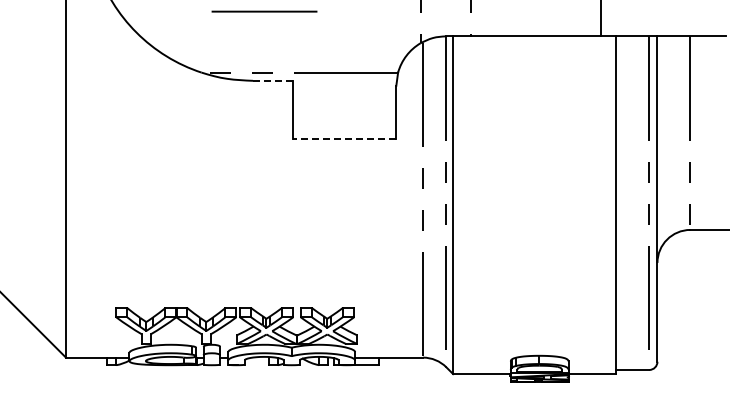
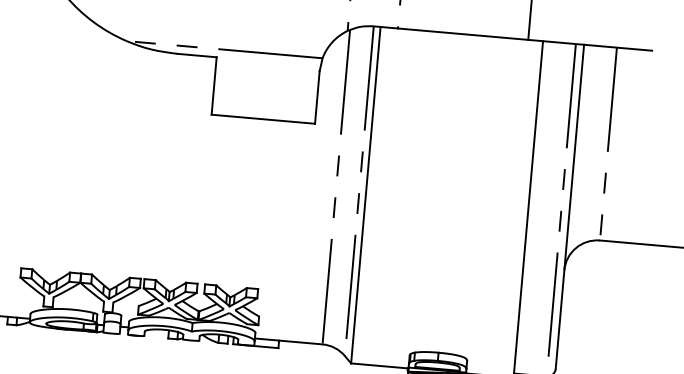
line: (272, 80) -> (196, 55), dashed -> solid
line: (344, 138) -> (263, 119), dashed -> solid

